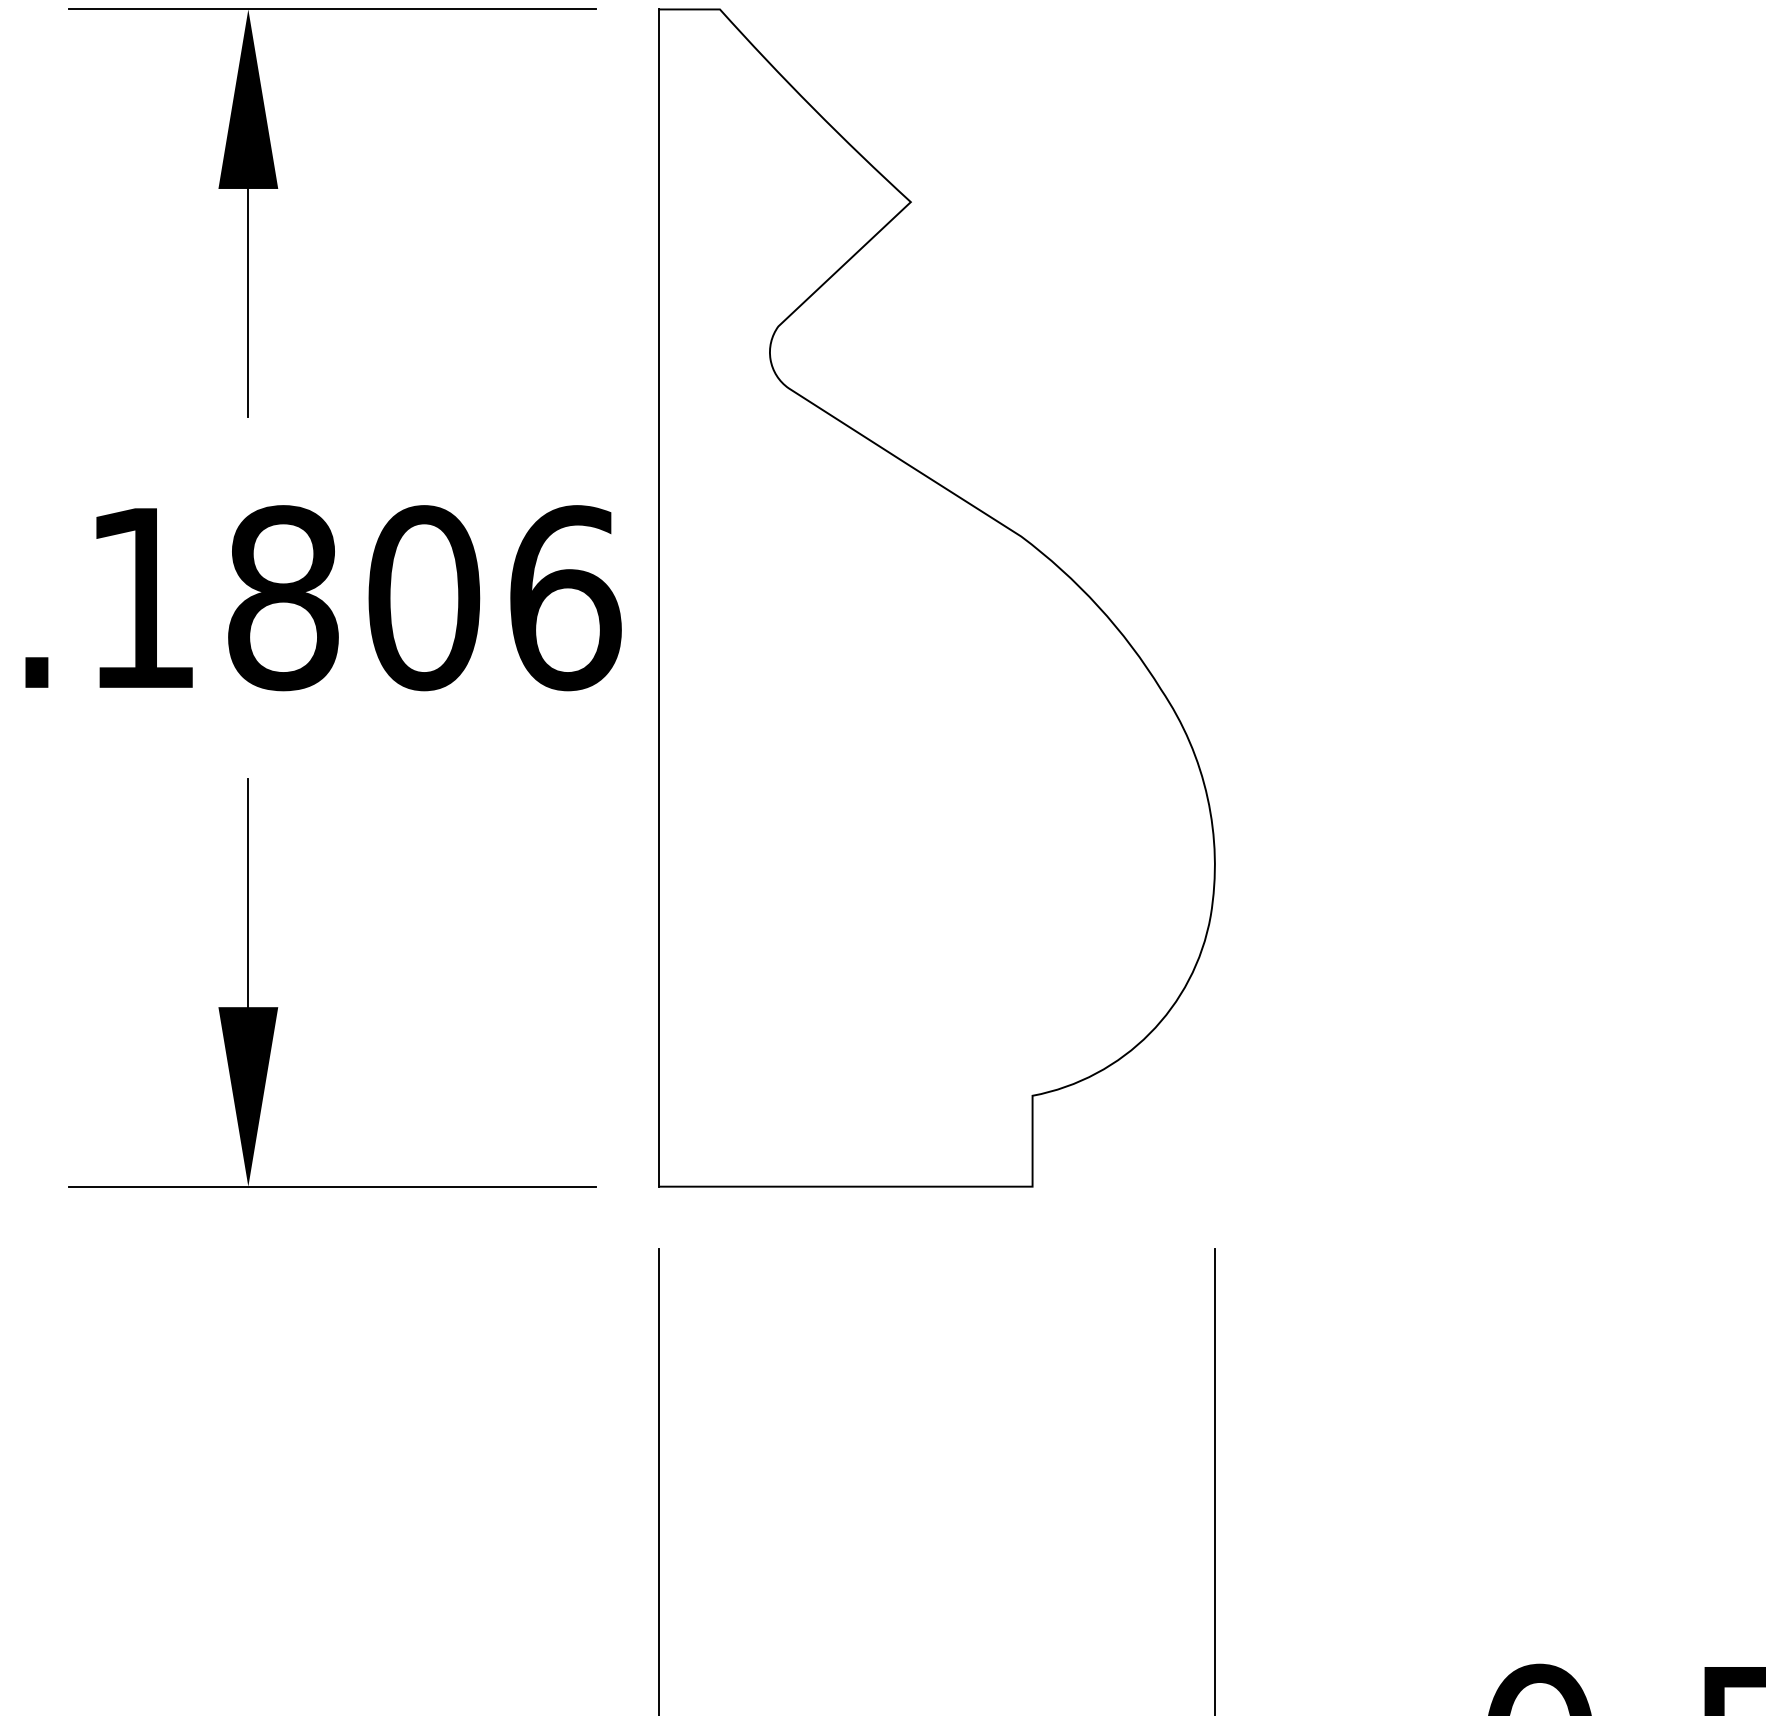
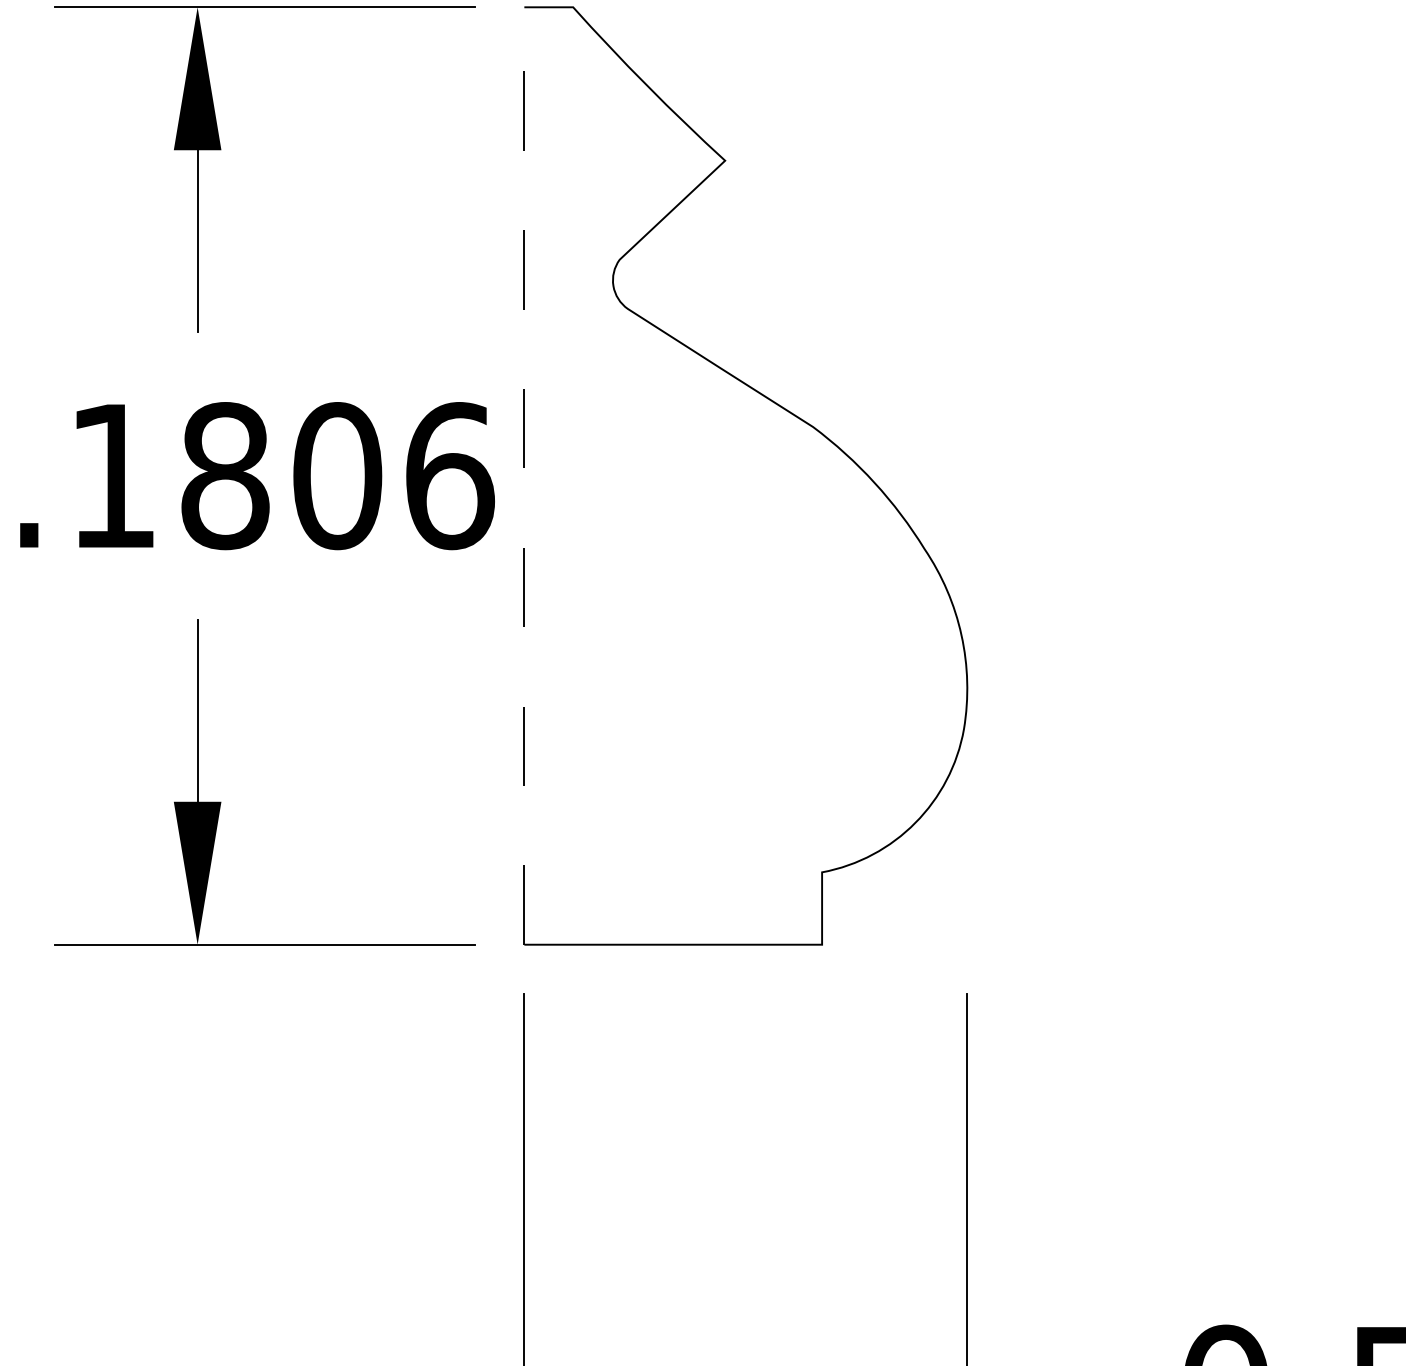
line: (658, 598) -> (524, 476), solid -> dashed

